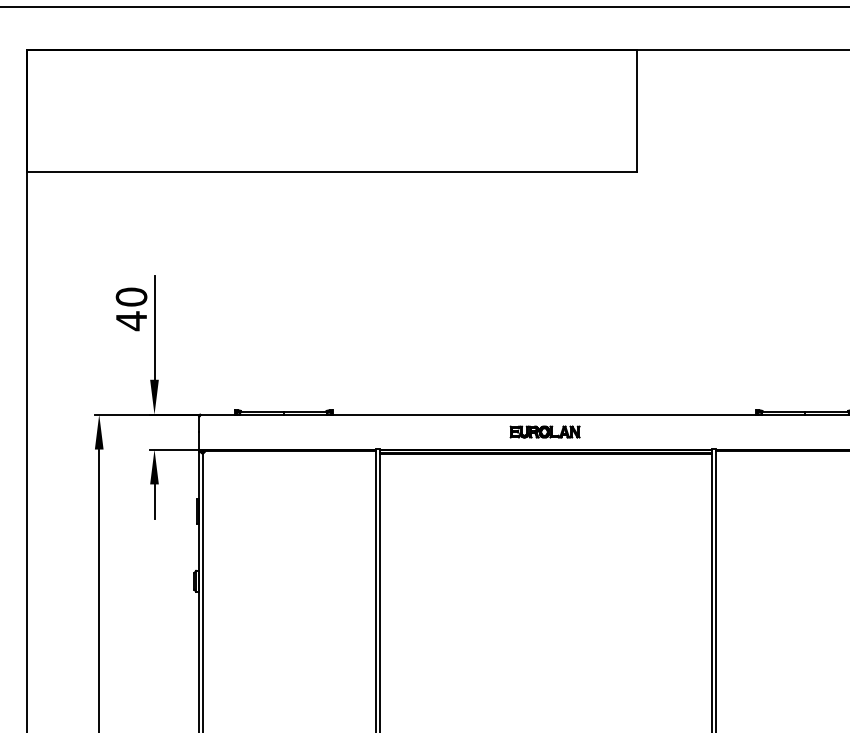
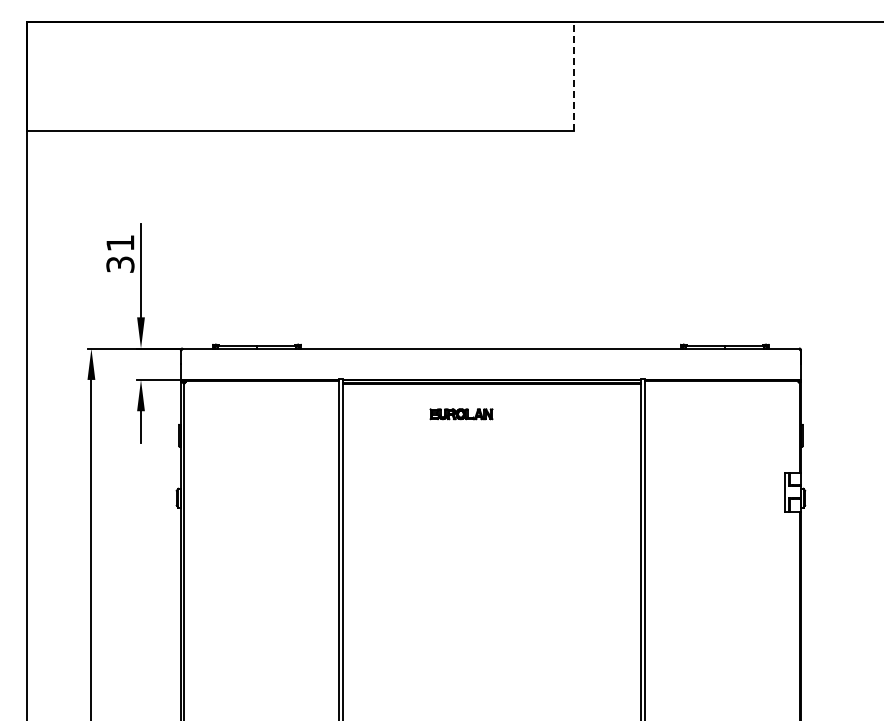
line: (637, 111) -> (574, 76), solid -> dashed
text: (131, 308) -> (120, 253), 40 -> 31
part: (545, 432) -> (461, 414), moved

